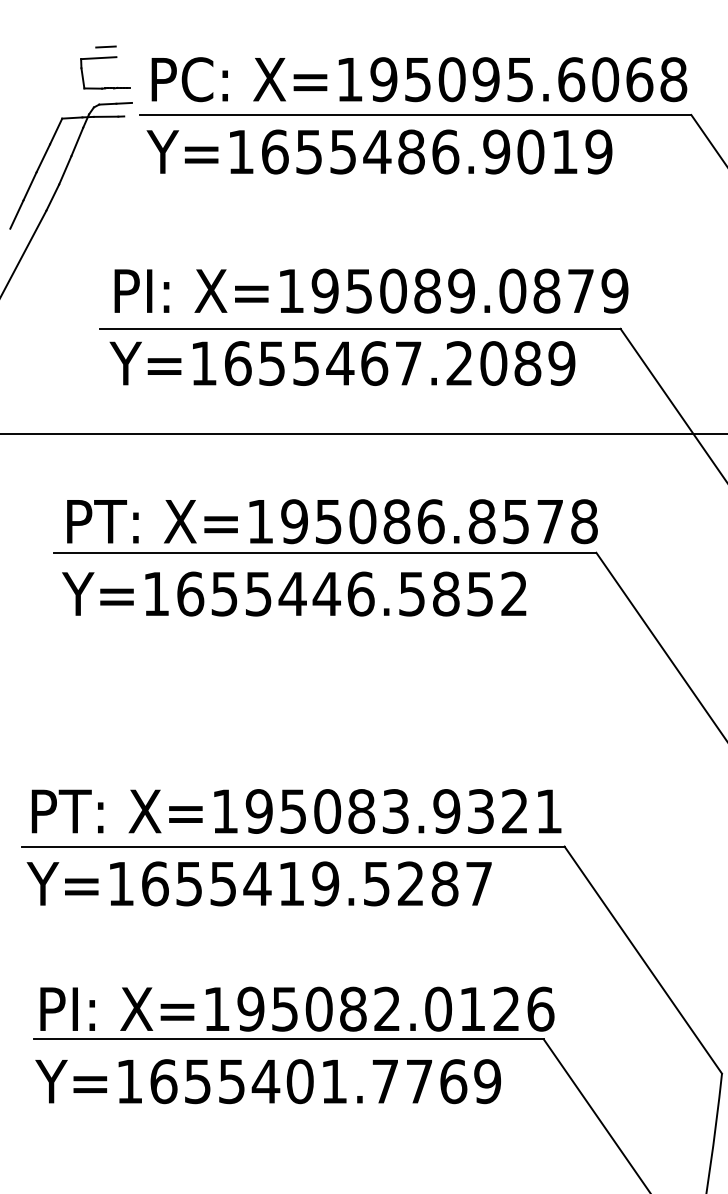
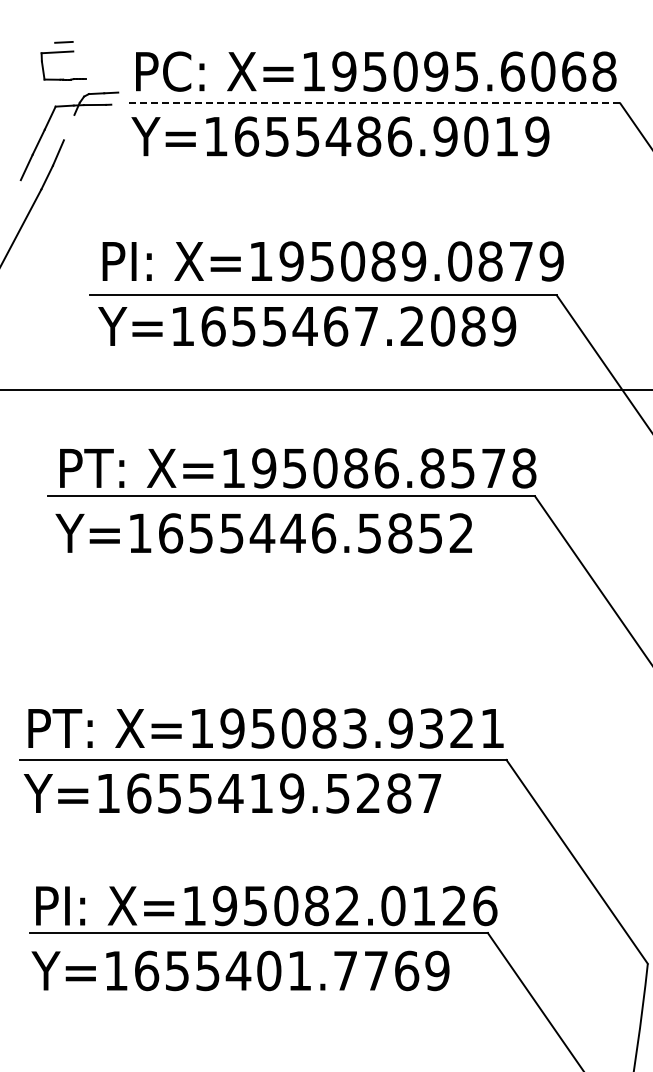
part: (102, 59) -> (60, 53), moved
line: (415, 115) -> (372, 103), solid -> dashed
line: (76, 141) -> (68, 127), removed
line: (16, 214) -> (14, 192), removed

